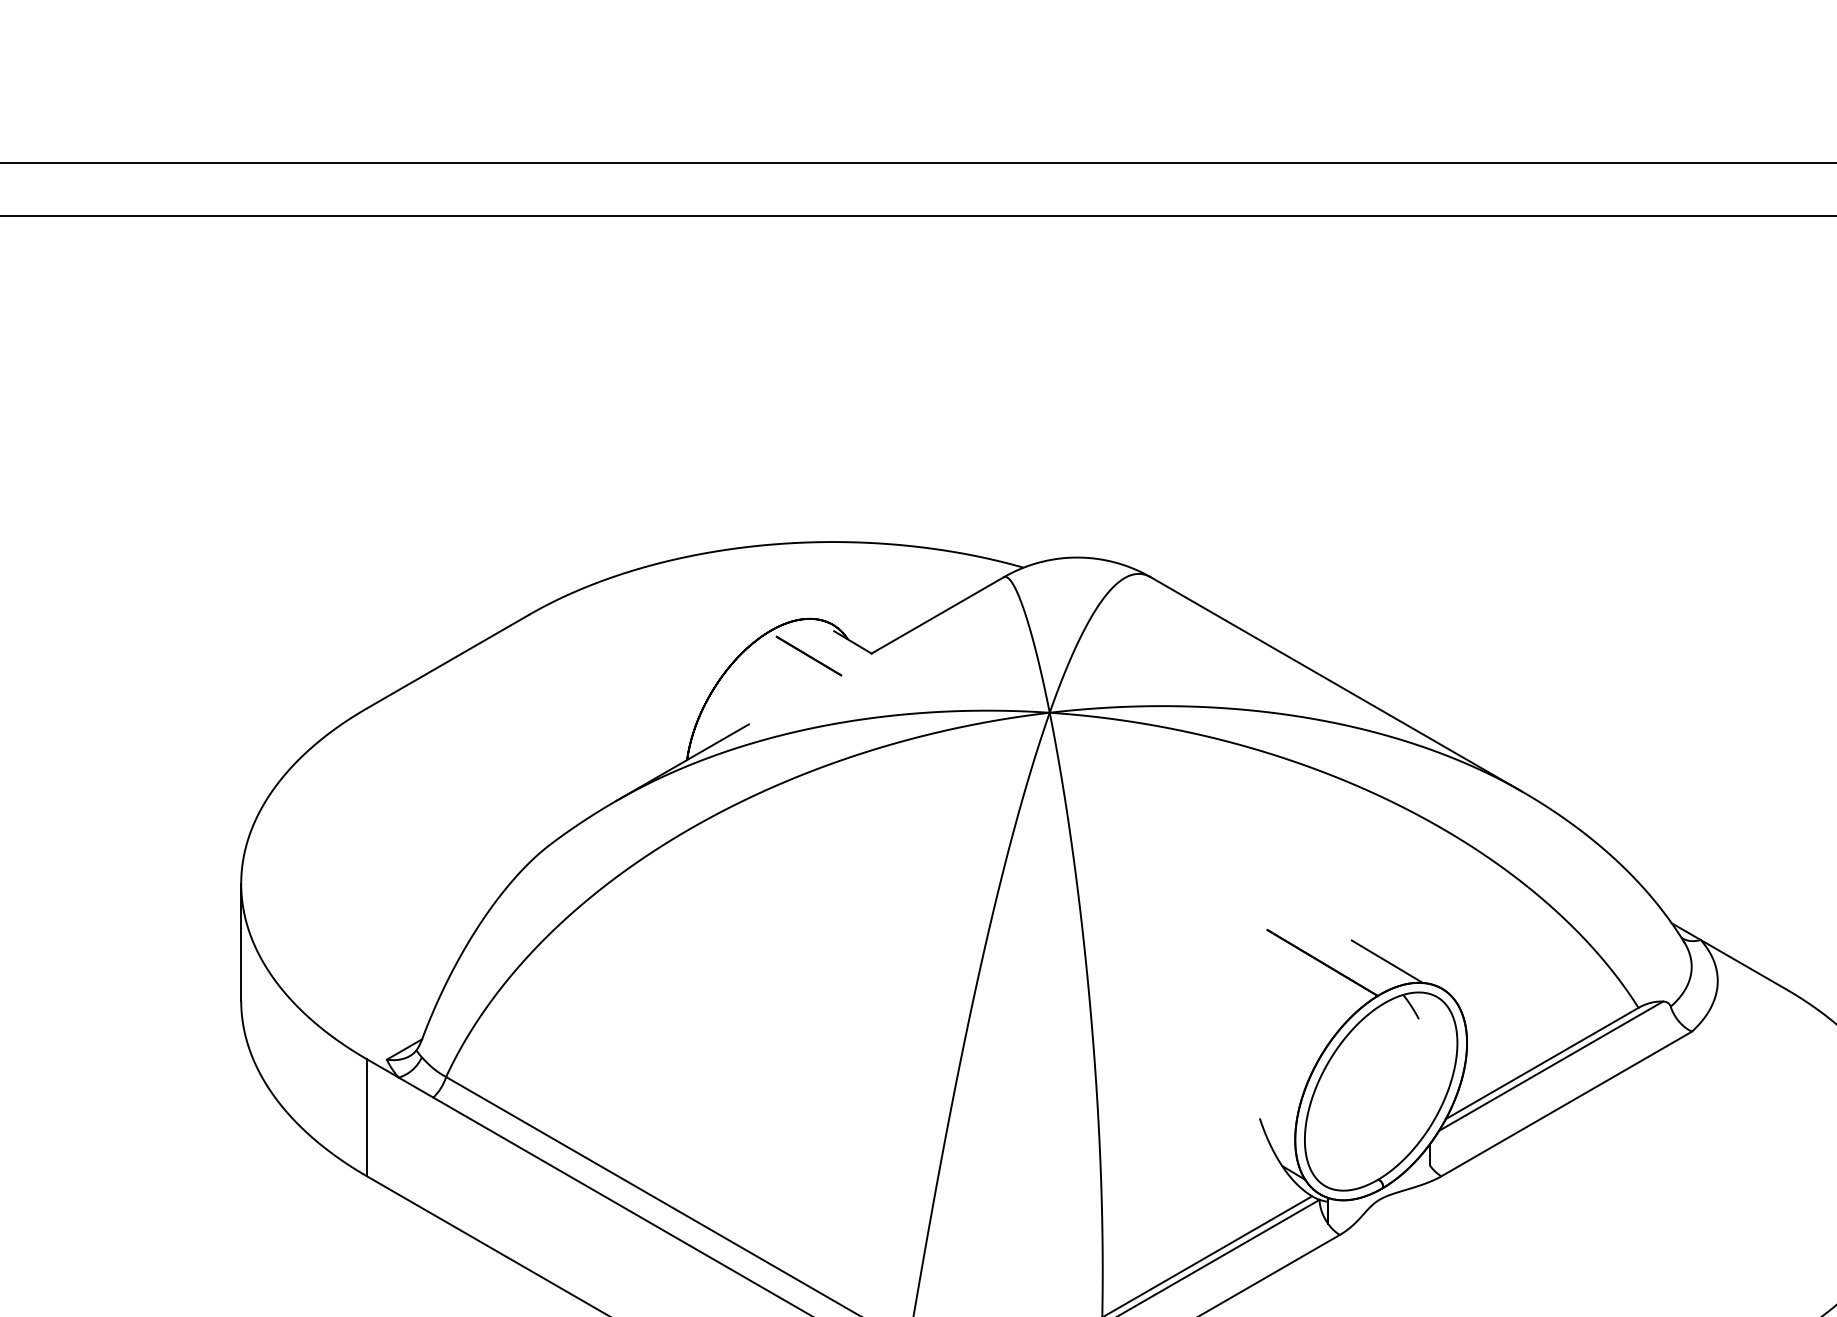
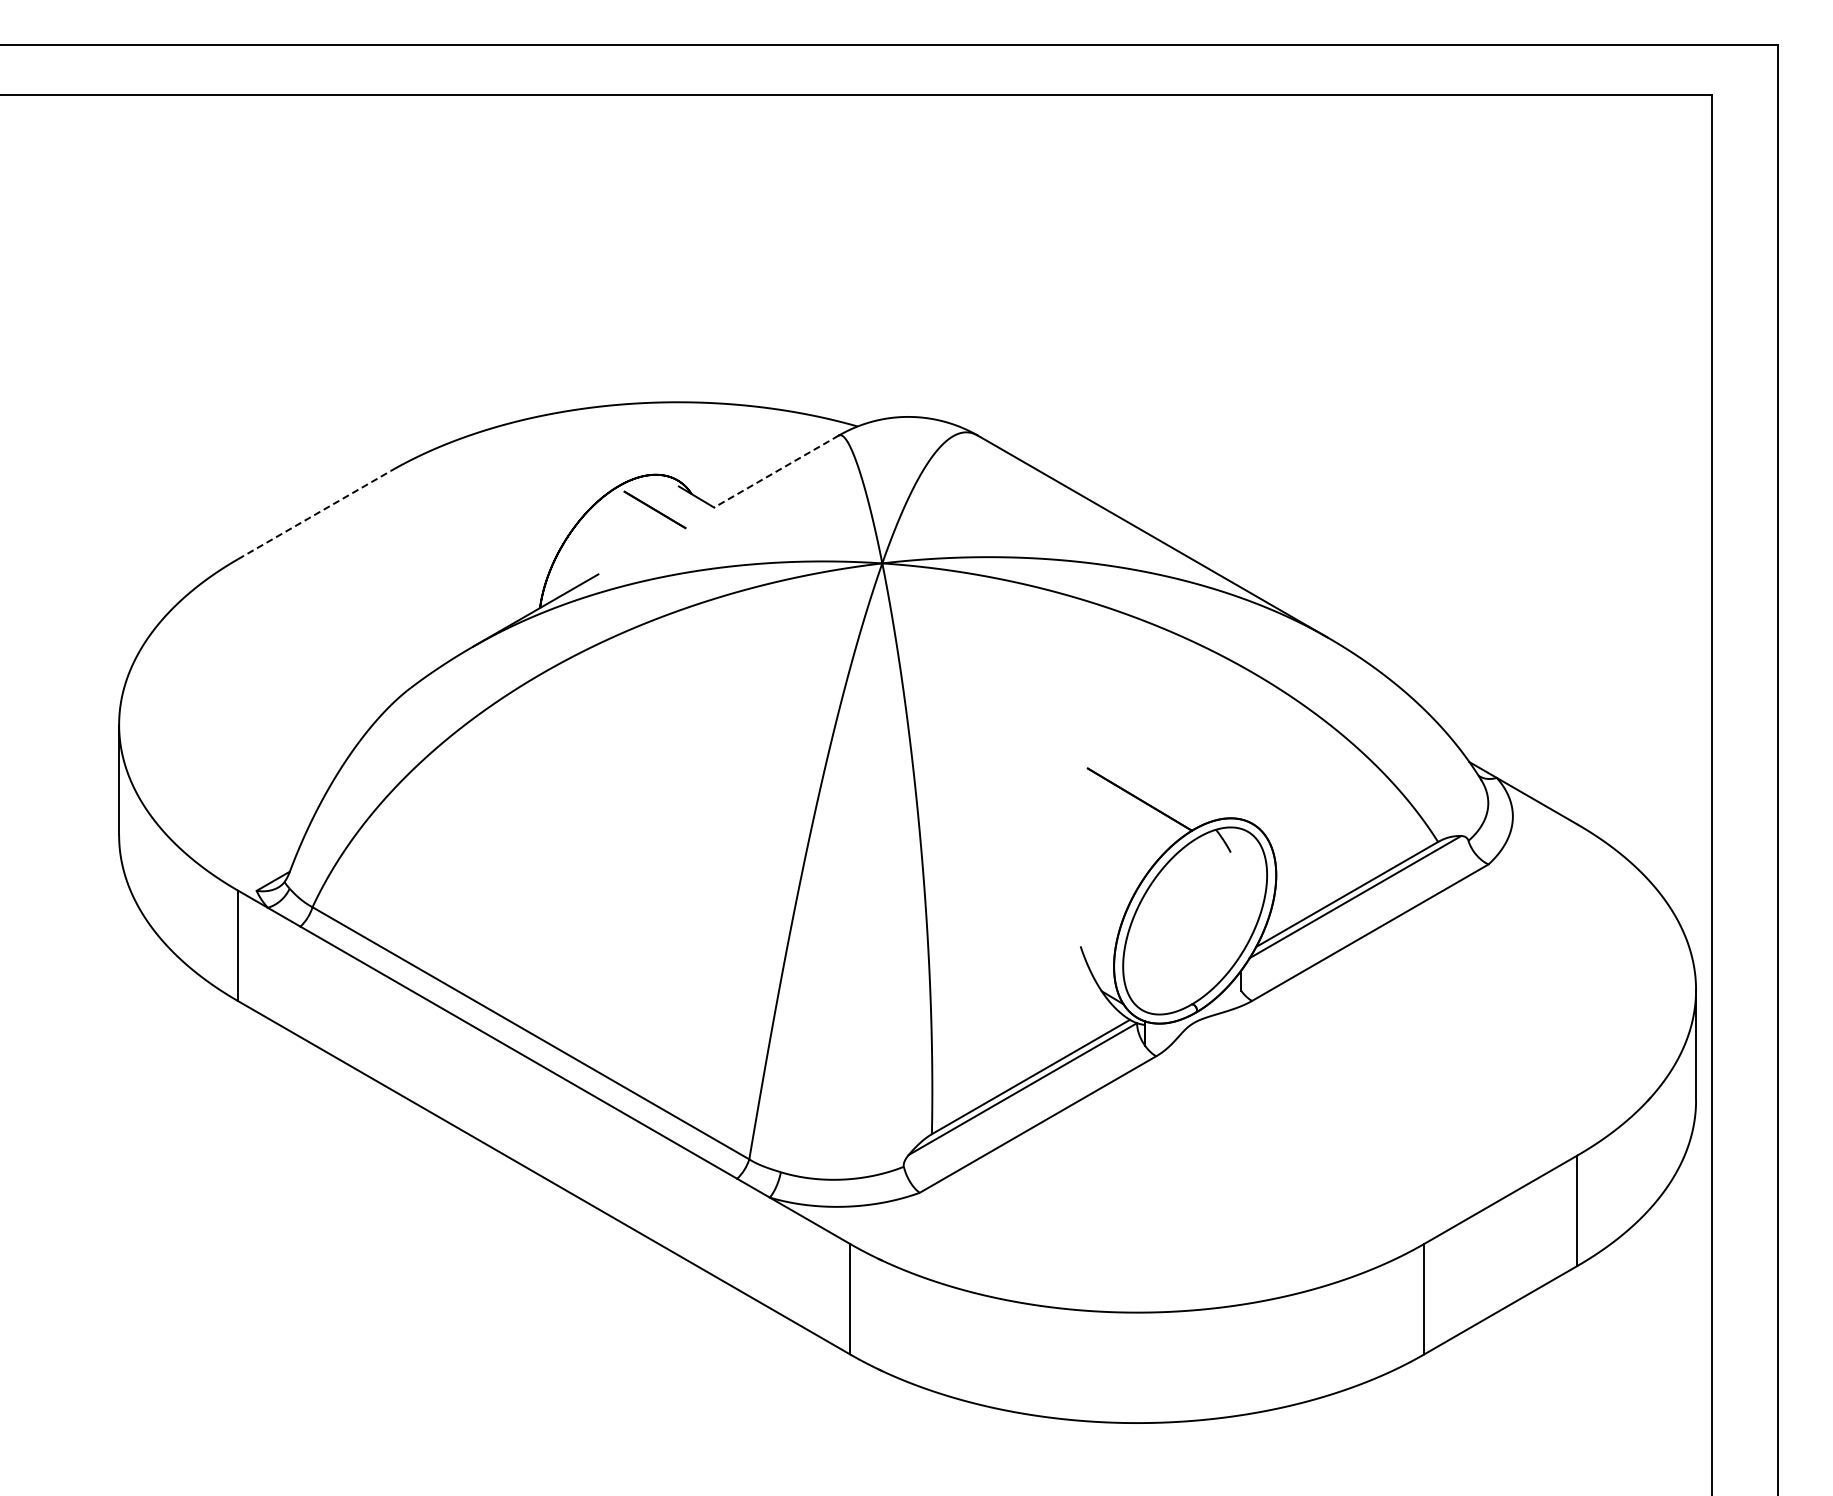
line: (937, 615) -> (776, 471), solid -> dashed
line: (448, 660) -> (314, 514), solid -> dashed
line: (1386, 961) -> (1200, 798), removed

